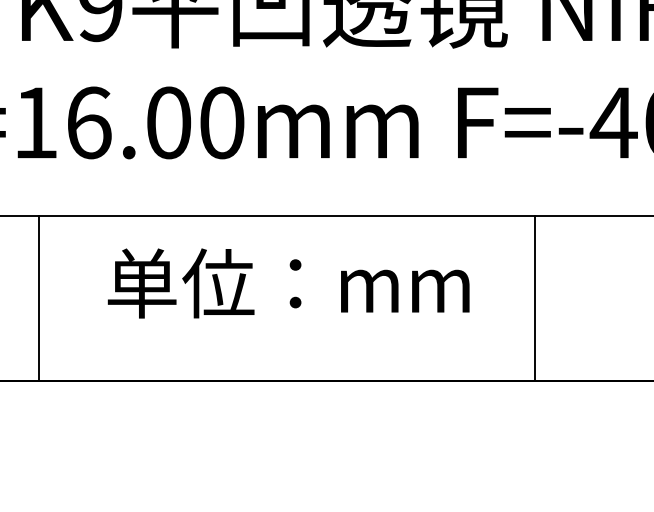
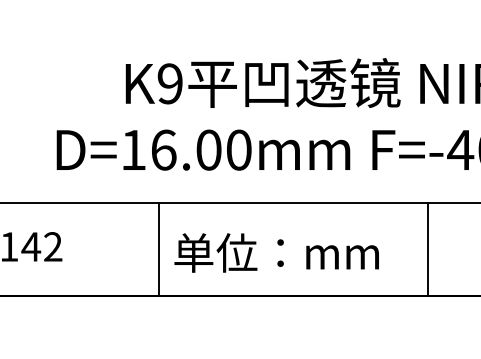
text: (288, 282) -> (276, 252), moved
line: (38, 298) -> (158, 249), moved
line: (535, 298) -> (428, 249), moved

